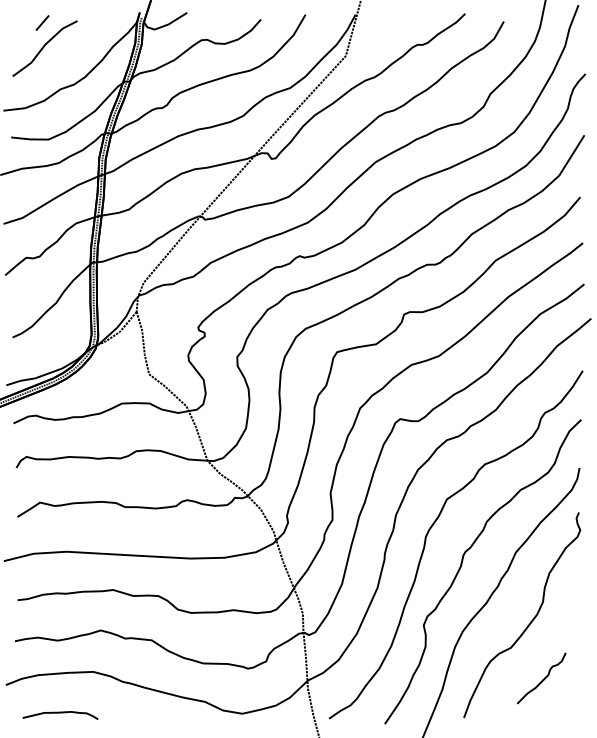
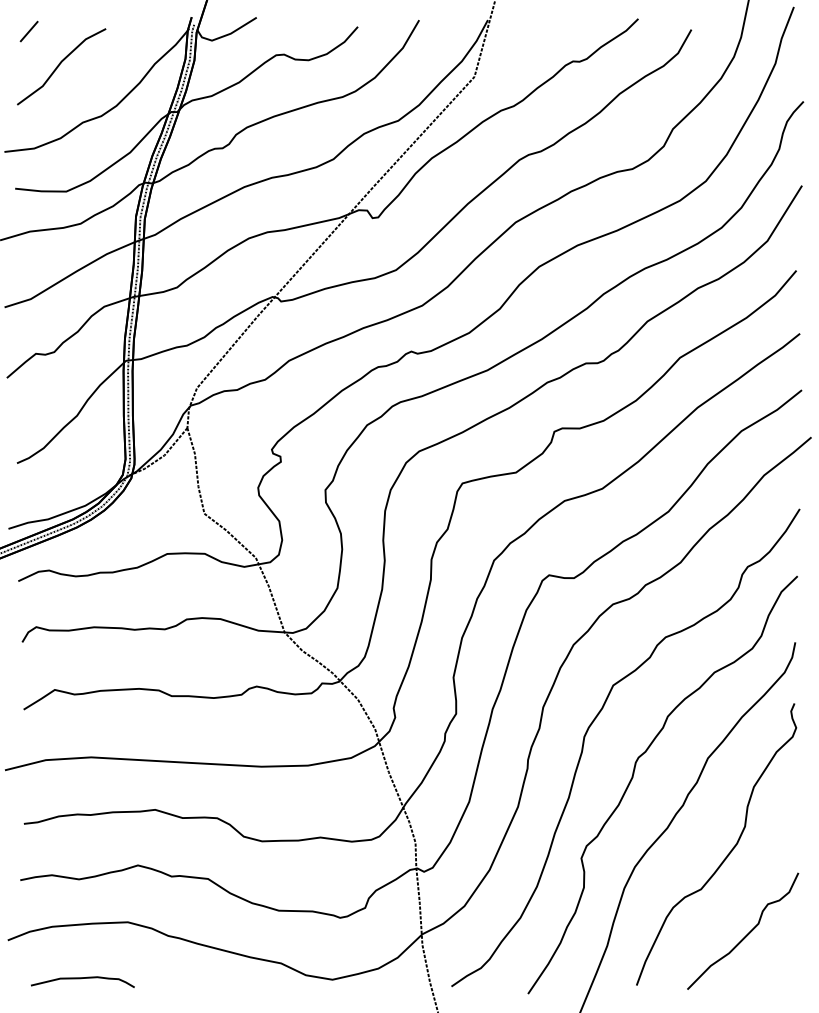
line: (42, 22) -> (28, 31), moved
part: (541, 677) -> (743, 930), size x1.67

